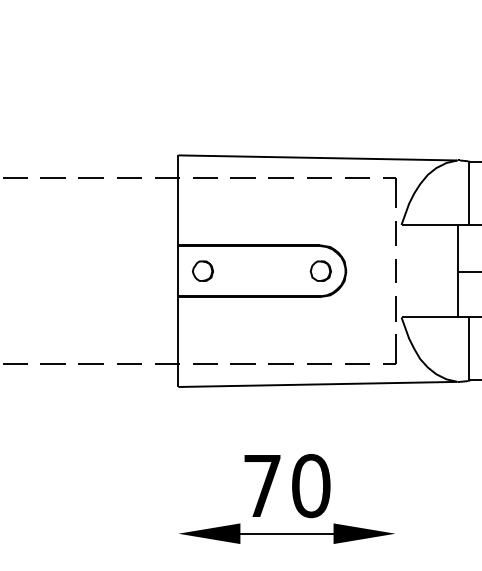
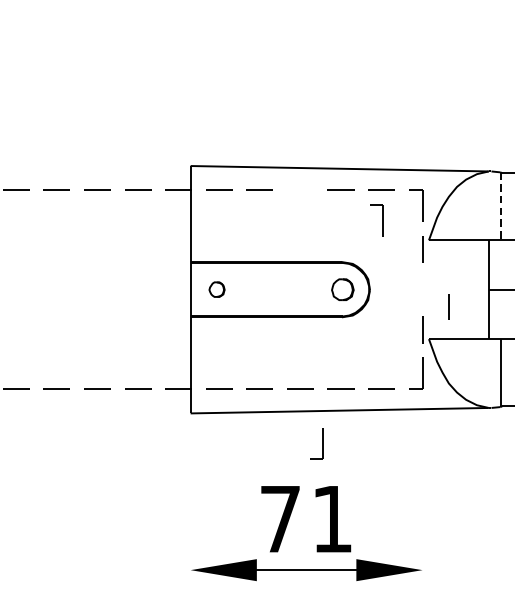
line: (280, 177) -> (299, 189), removed
line: (468, 193) -> (500, 206), solid -> dashed
part: (352, 206) -> (376, 220), added
part: (203, 270) -> (217, 288), size x0.7
line: (395, 270) -> (449, 306), moved
part: (296, 415) -> (316, 443), added
text: (311, 486) -> (332, 519), 70 -> 71

